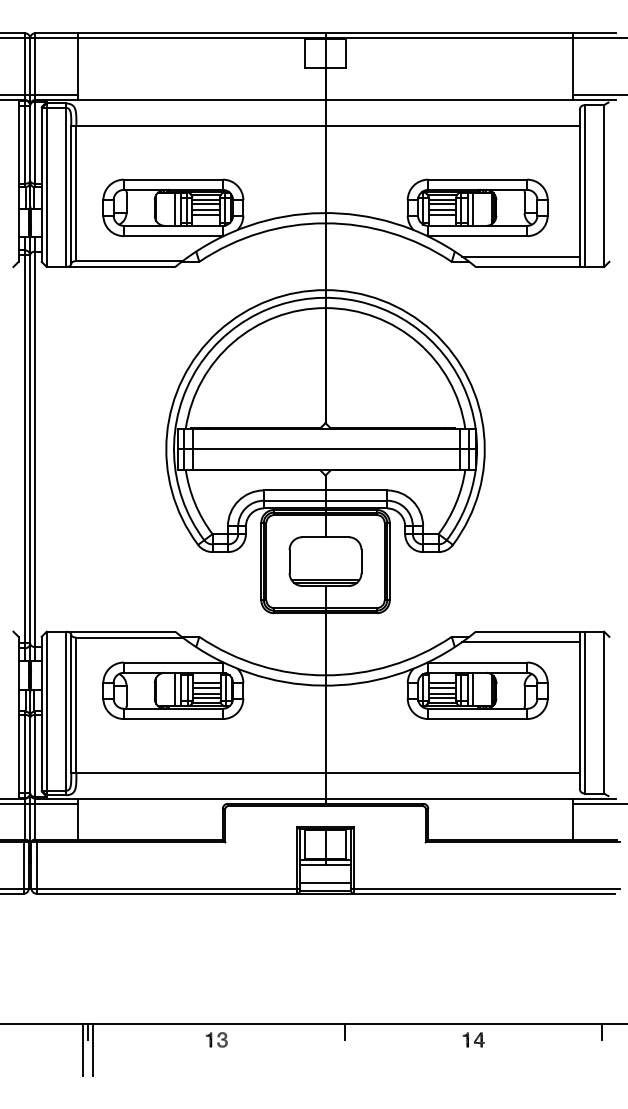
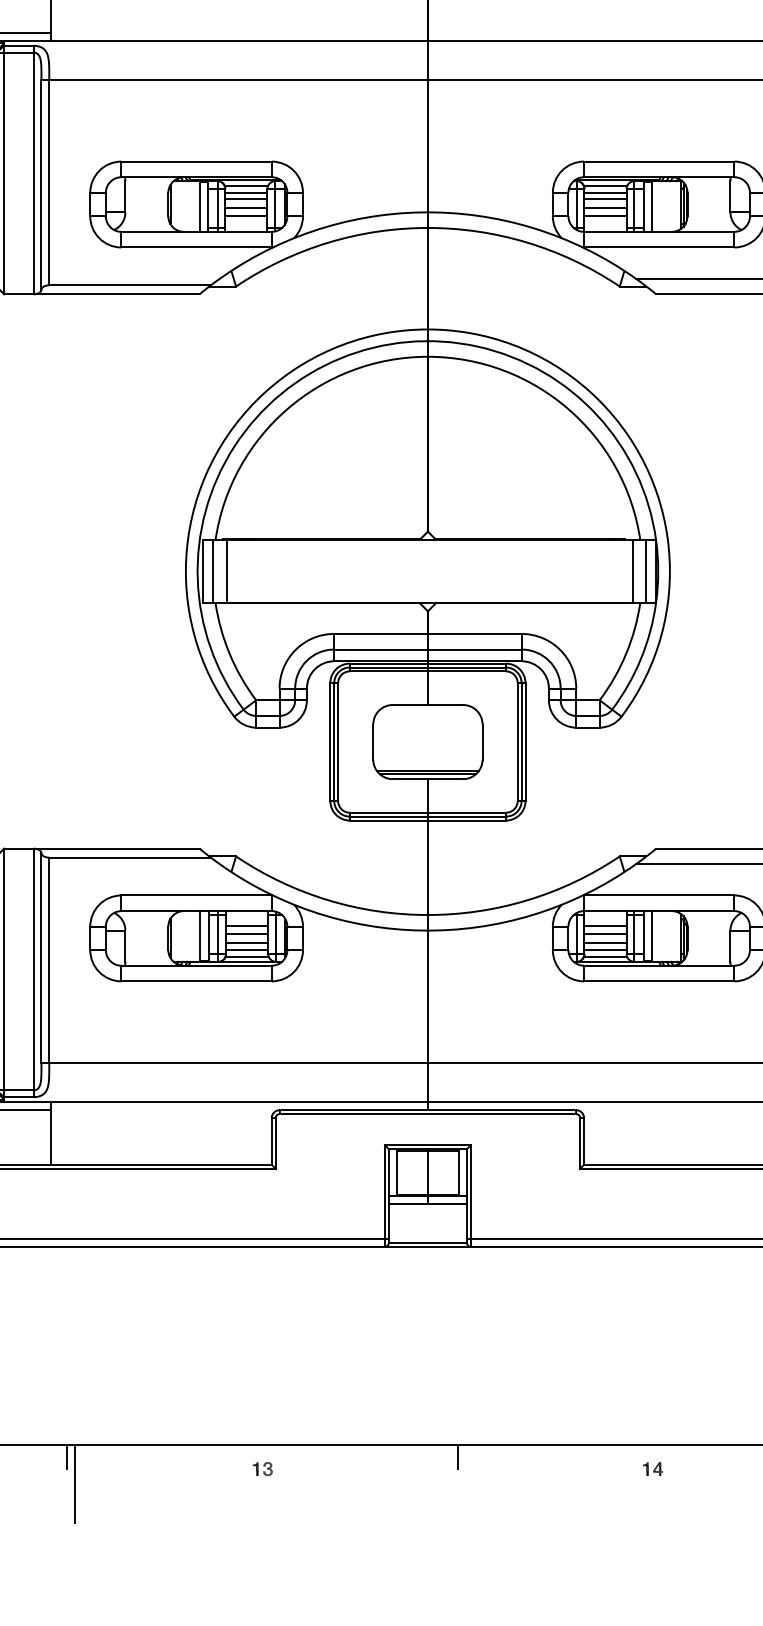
line: (326, 449) -> (429, 571), removed
line: (325, 883) -> (427, 1231), removed
part: (216, 1039) -> (262, 1468), size x0.6
part: (473, 1039) -> (652, 1468), size x0.6
line: (83, 1049) -> (60, 1483), removed

